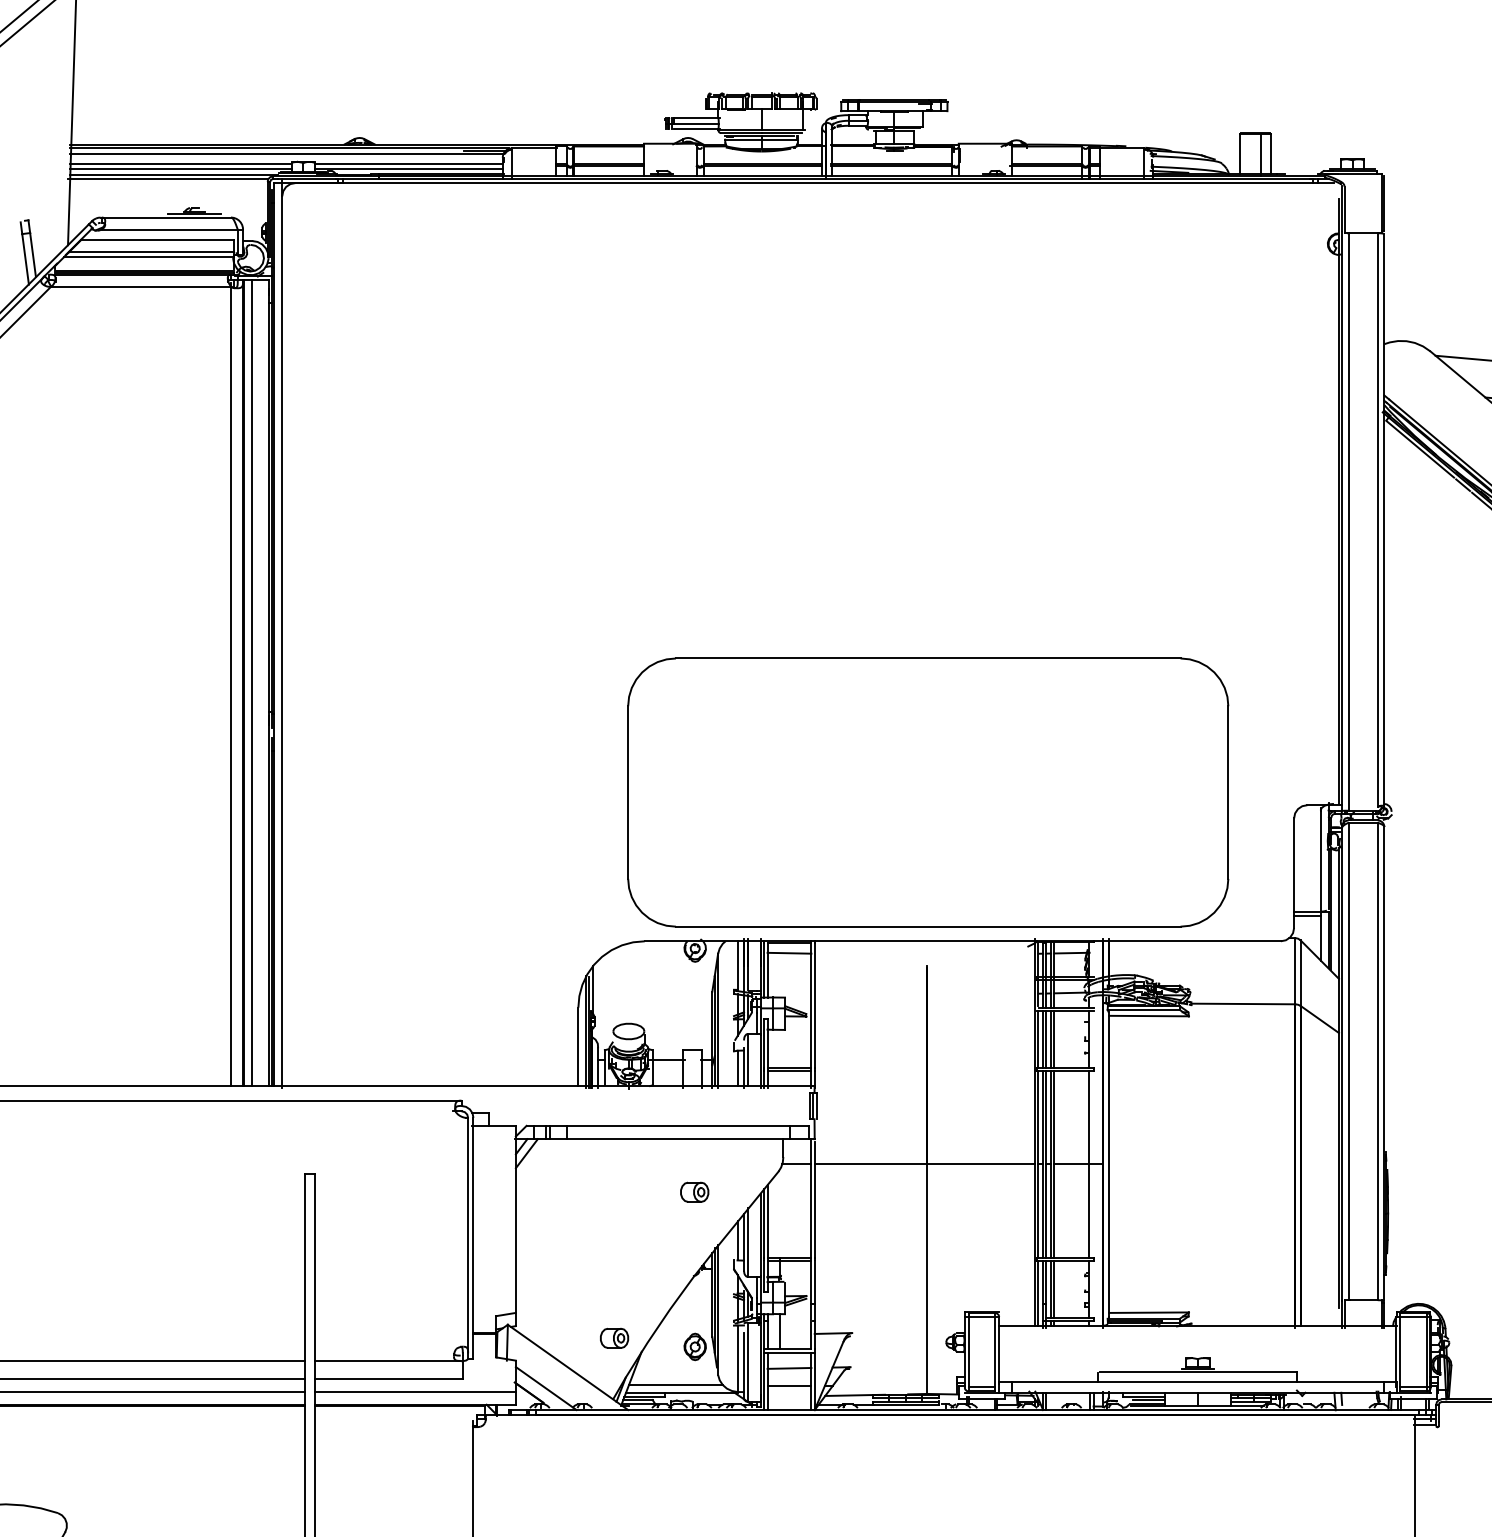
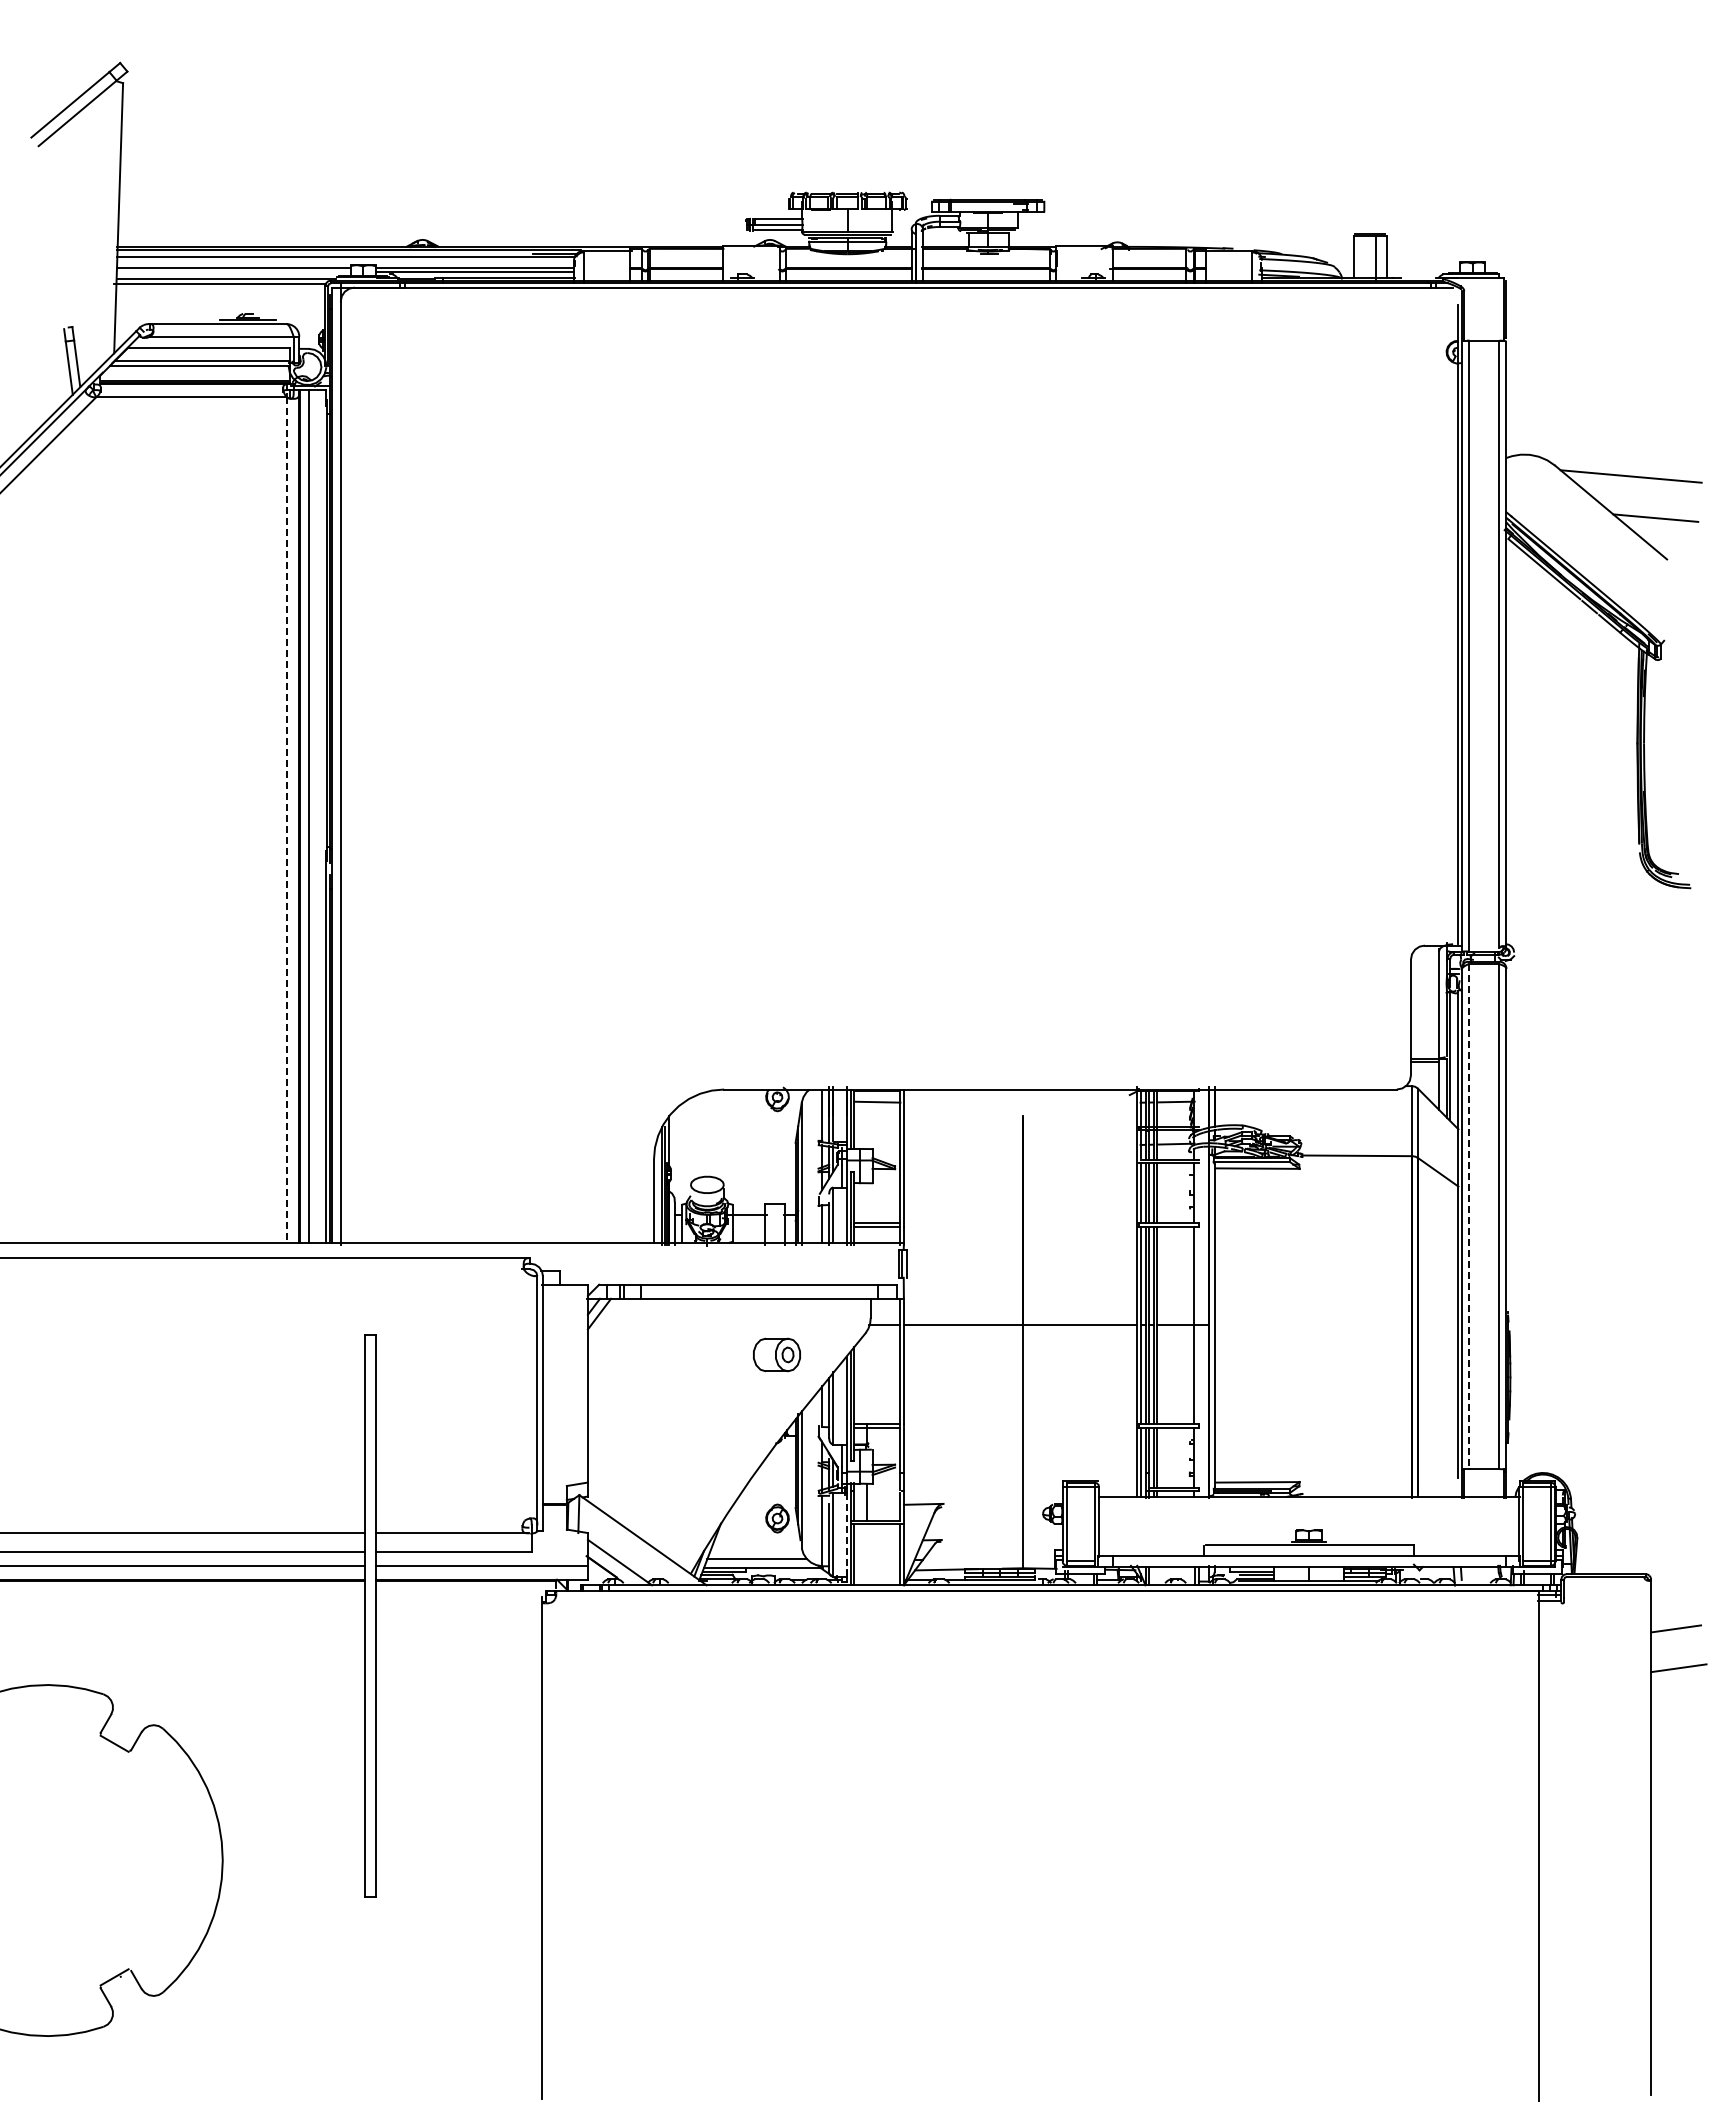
line: (180, 168) -> (233, 272), removed
line: (230, 685) -> (286, 819), solid -> dashed
part: (927, 791) -> (1023, 931), removed
line: (1348, 1062) -> (1468, 1217), solid -> dashed
part: (694, 1191) -> (776, 1354), size x1.6
part: (613, 1338) -> (691, 1509), removed
line: (760, 1362) -> (846, 1534), solid -> dashed
line: (789, 1367) -> (877, 1540), removed
line: (789, 1386) -> (877, 1560), removed

